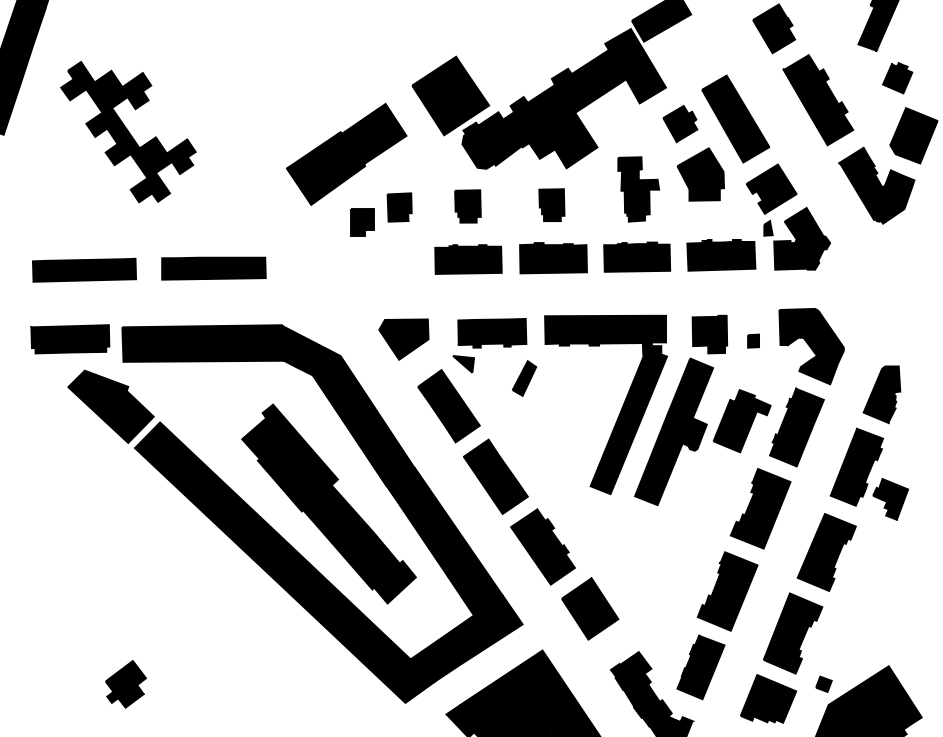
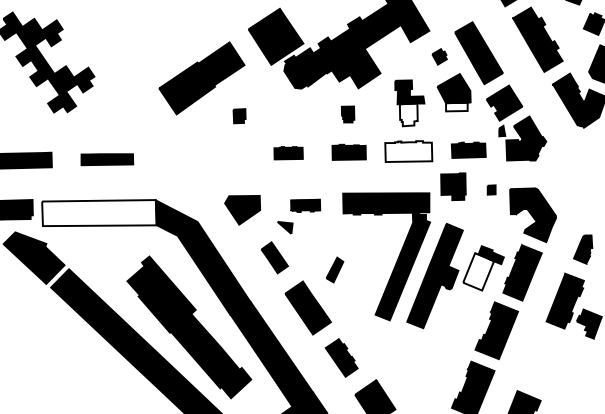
part: (680, 124) -> (439, 57), size x0.6
fill: (703, 194) -> (456, 106), removed
part: (551, 204) -> (347, 114), size x0.7
fill: (636, 205) -> (408, 114), removed
part: (467, 206) -> (287, 115), removed
part: (399, 207) -> (239, 116), size x0.7
part: (362, 222) -> (213, 126), removed
part: (721, 255) -> (468, 150), size x0.7
fill: (637, 256) -> (409, 151), removed
part: (553, 258) -> (349, 152), size x0.7
part: (468, 259) -> (288, 153), size x0.6
part: (213, 268) -> (107, 159), size x0.7
part: (492, 333) -> (305, 205), size x0.6
part: (709, 334) -> (453, 186), moved
part: (753, 340) -> (491, 189), moved
fill: (202, 343) -> (99, 213), removed
part: (524, 378) -> (334, 270), moved
part: (881, 394) -> (582, 249), size x0.7
part: (448, 406) -> (274, 257), size x0.6
fill: (734, 426) -> (478, 272), removed
part: (542, 546) -> (341, 357), size x0.7
part: (826, 552) -> (543, 361), removed

